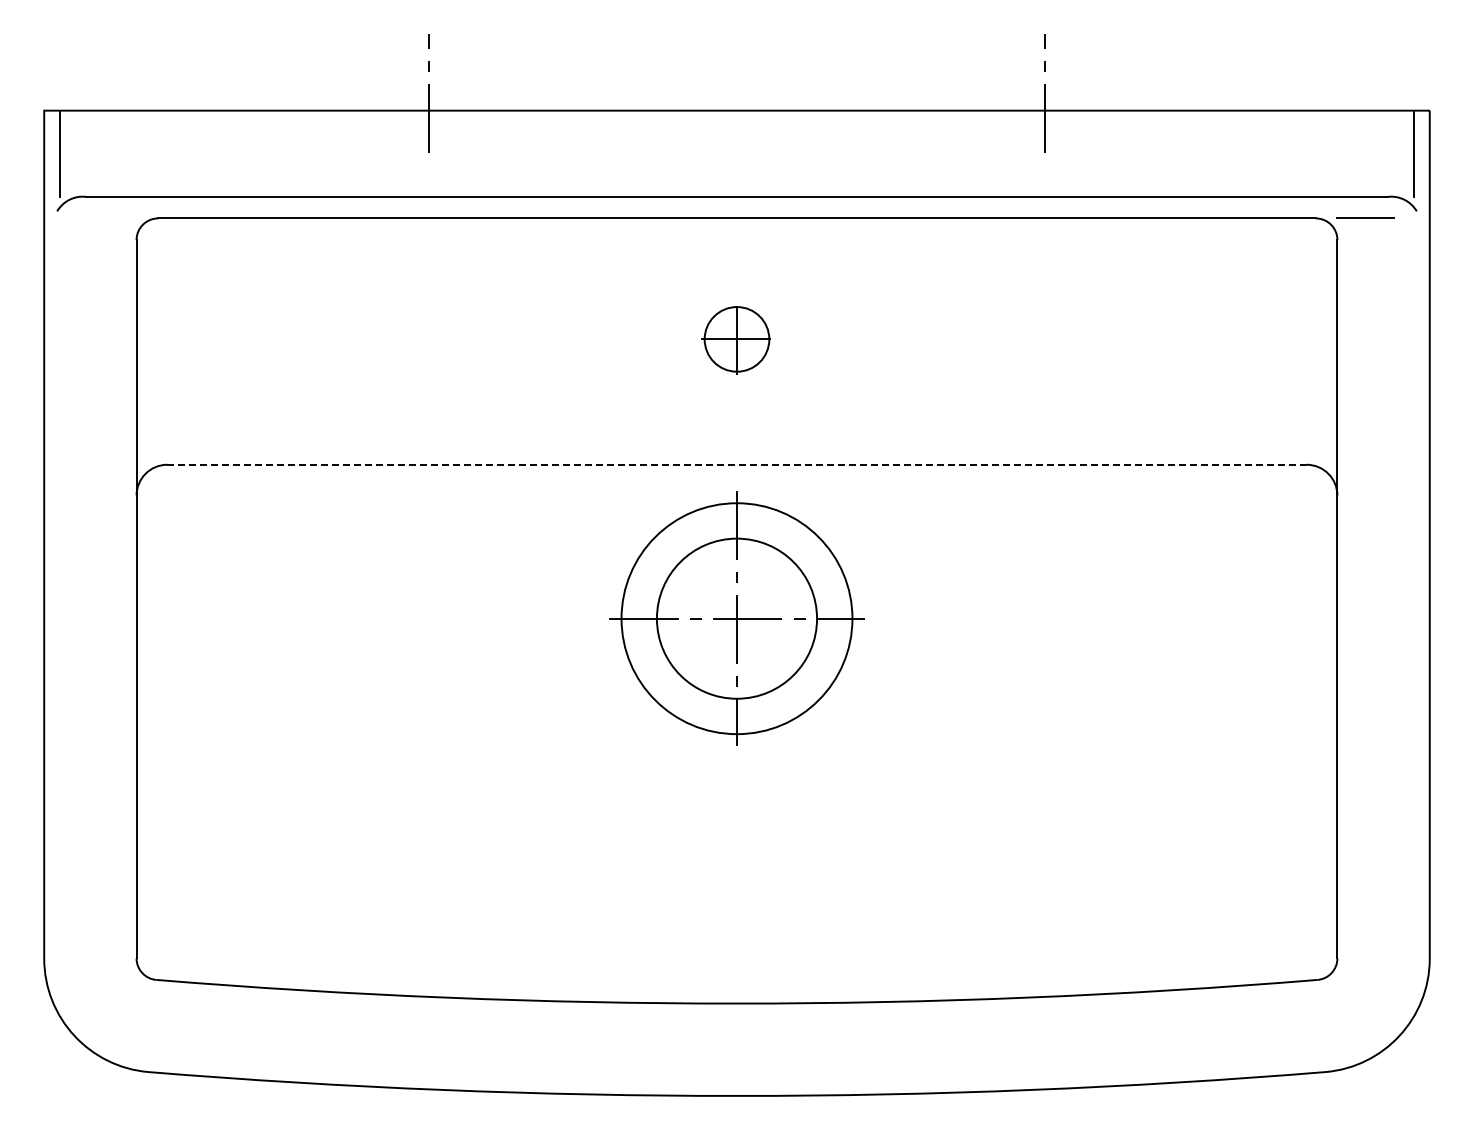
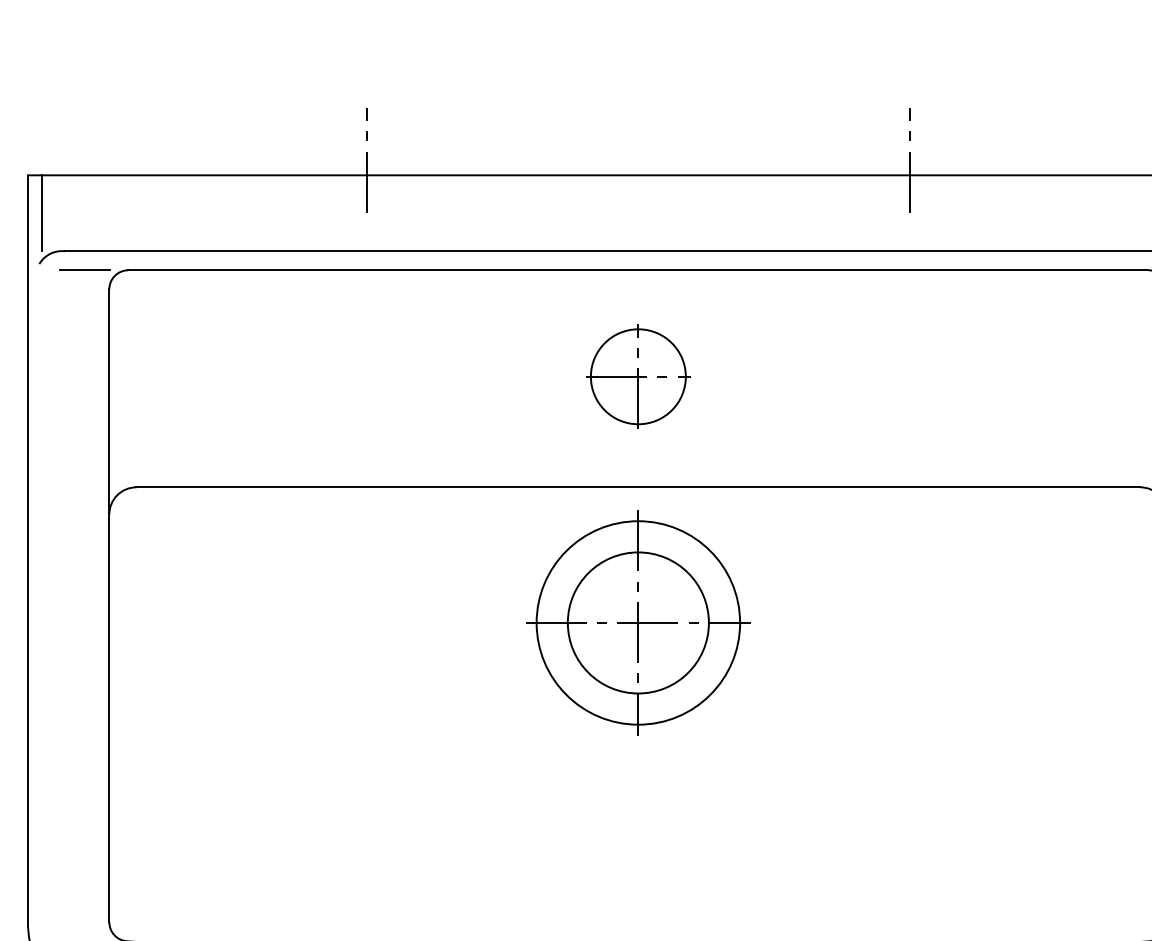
line: (108, 218) -> (84, 270), added
part: (736, 339) -> (637, 376), size x1.67
line: (737, 464) -> (638, 487), dashed -> solid

